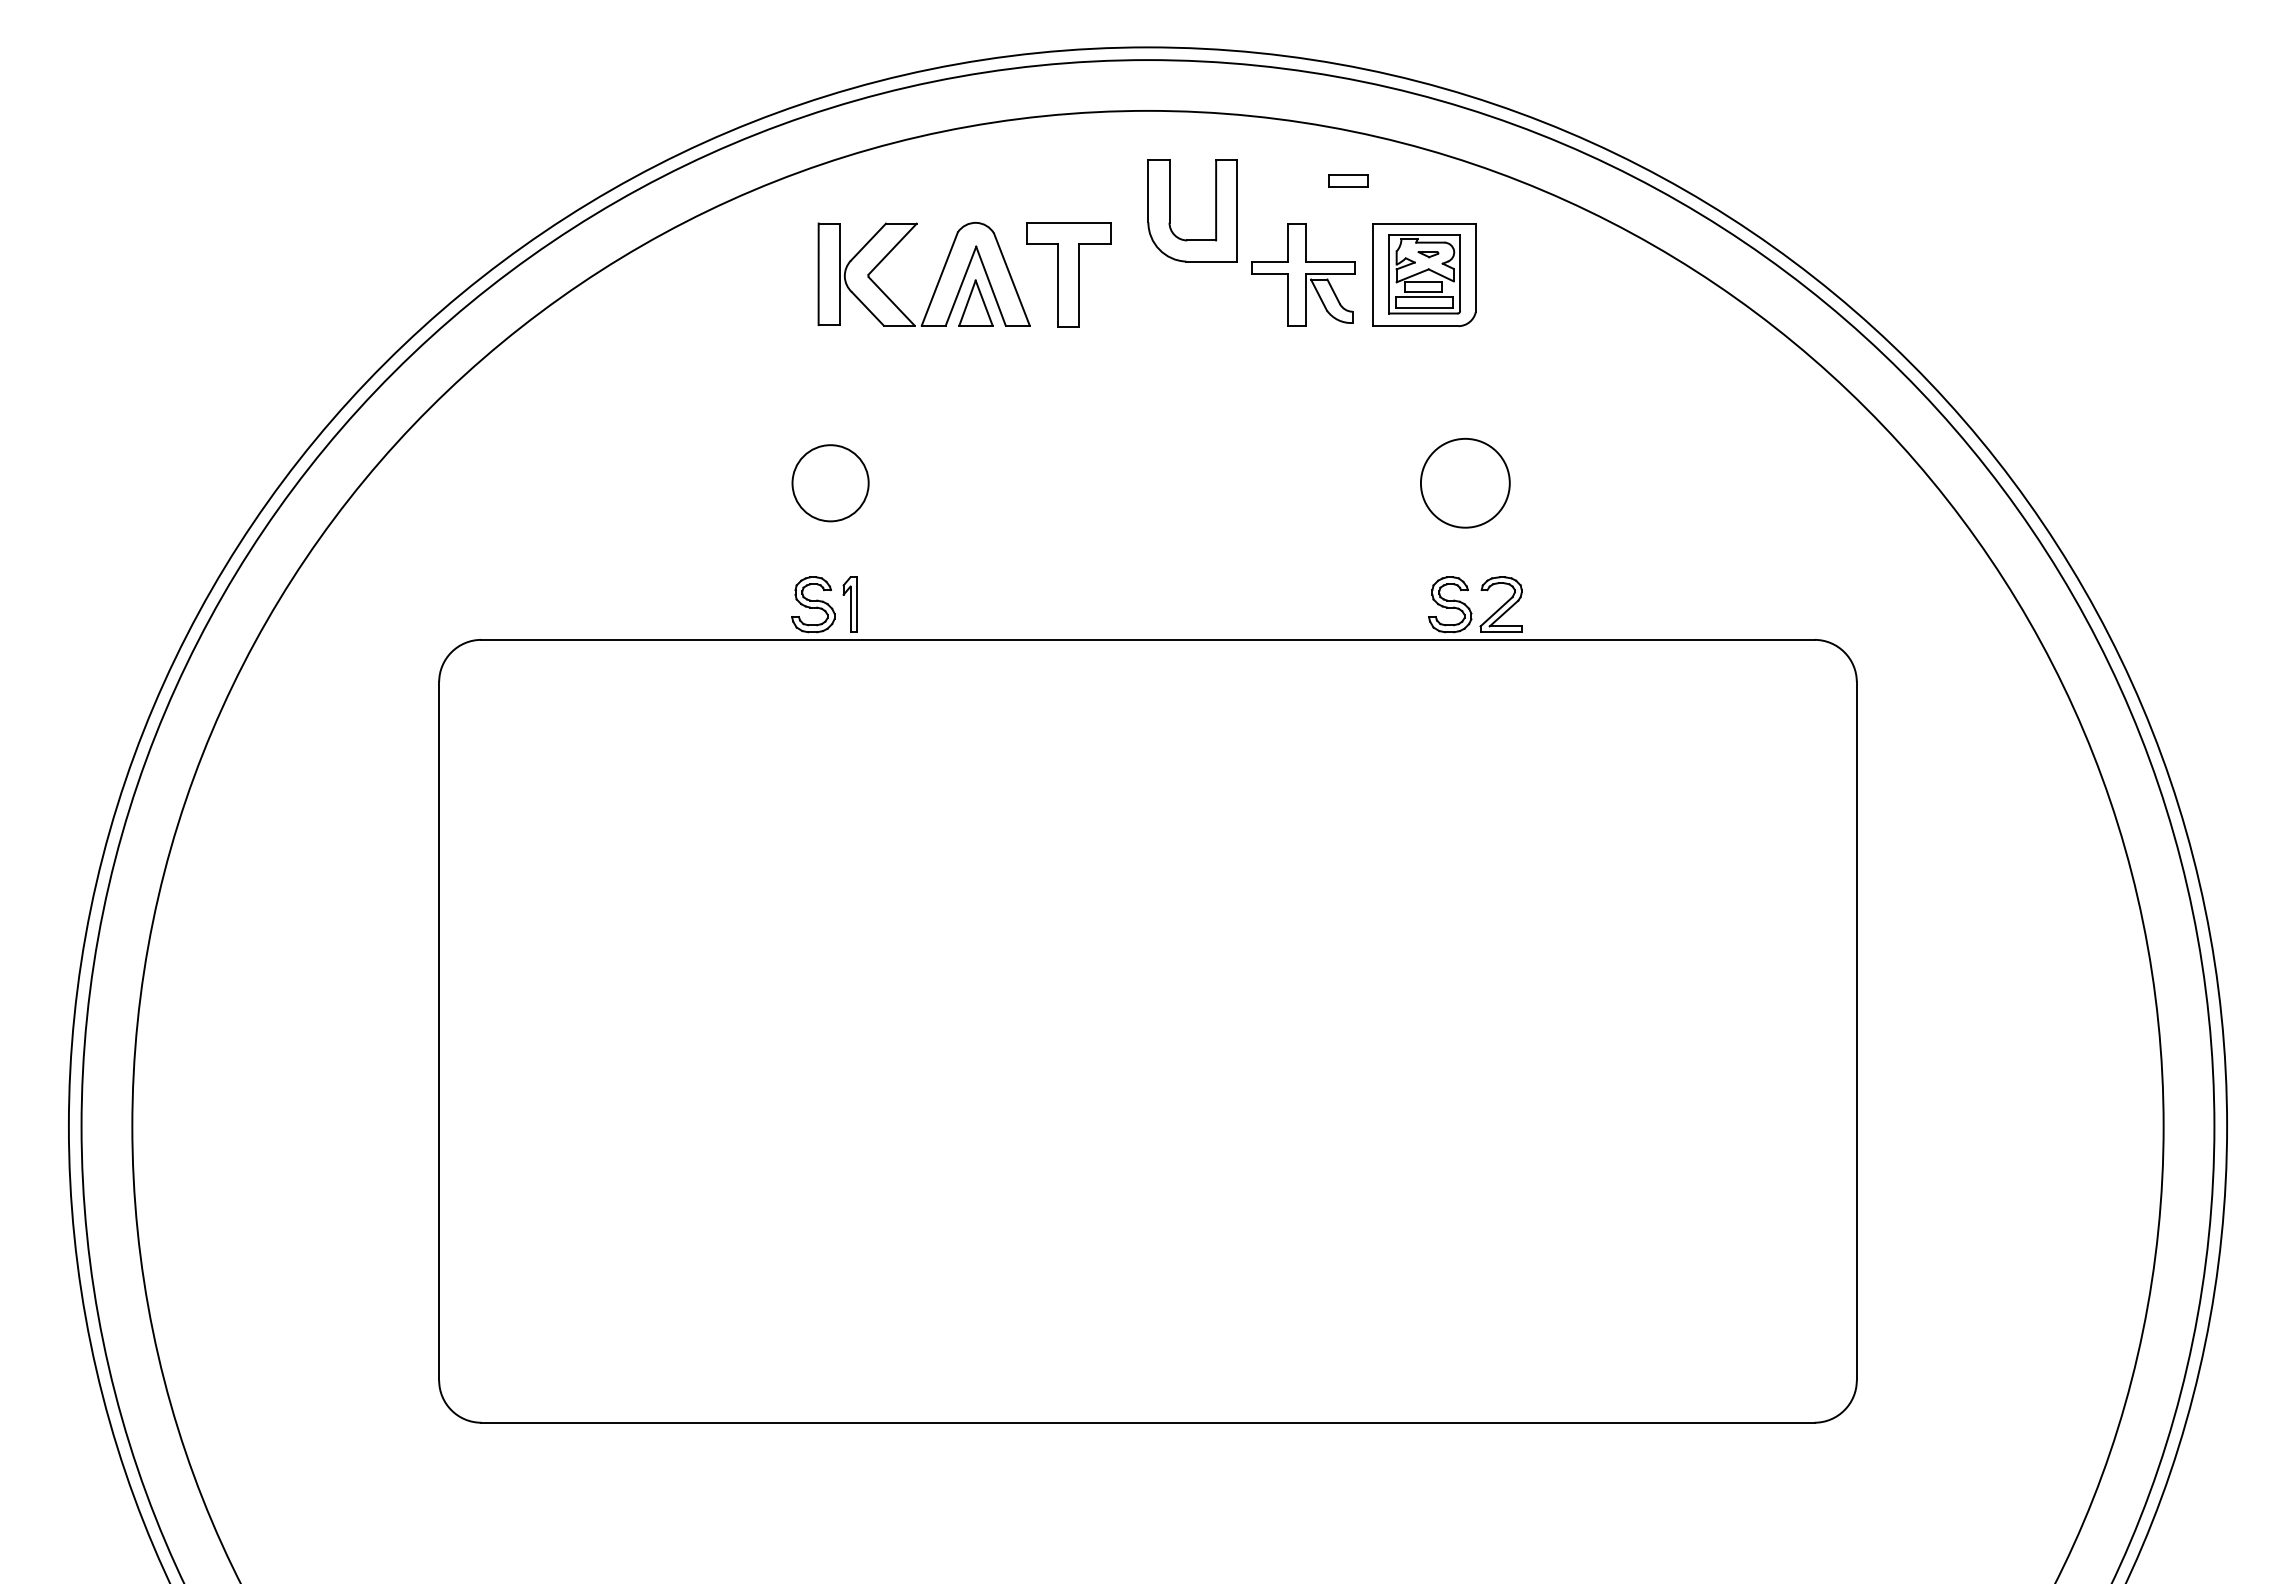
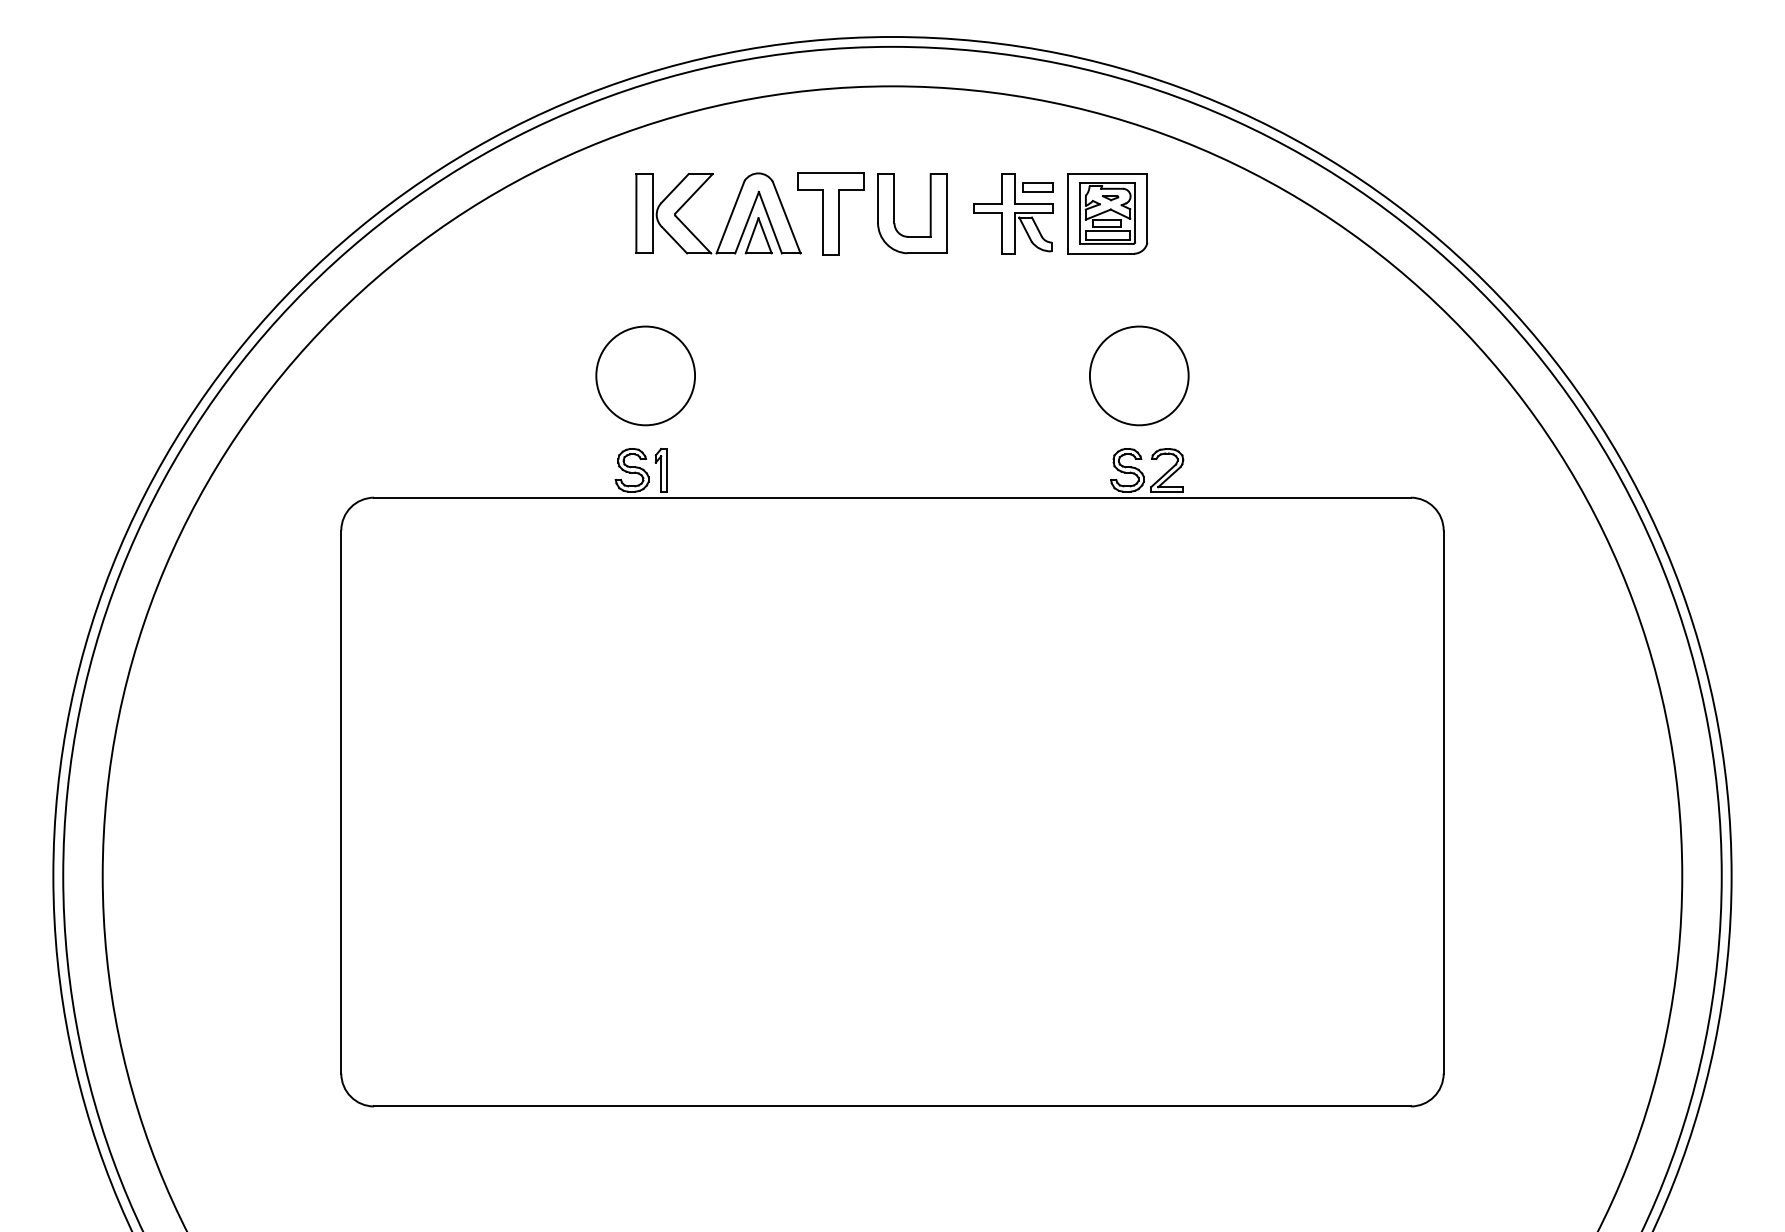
part: (1348, 180) -> (1038, 187), moved
part: (1170, 210) -> (895, 213), moved
circle: (830, 482) -> (645, 375), size x1.67
circle: (1464, 482) -> (1138, 375), size x1.43

